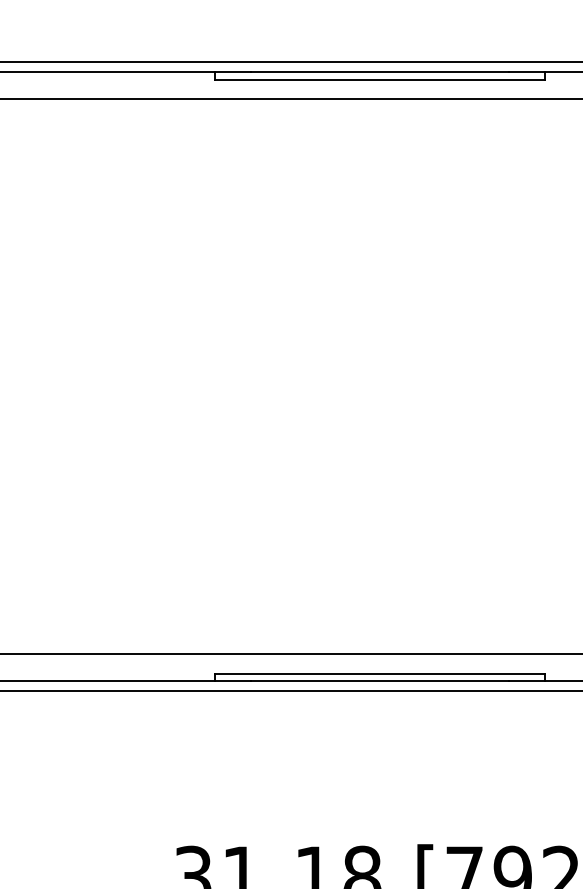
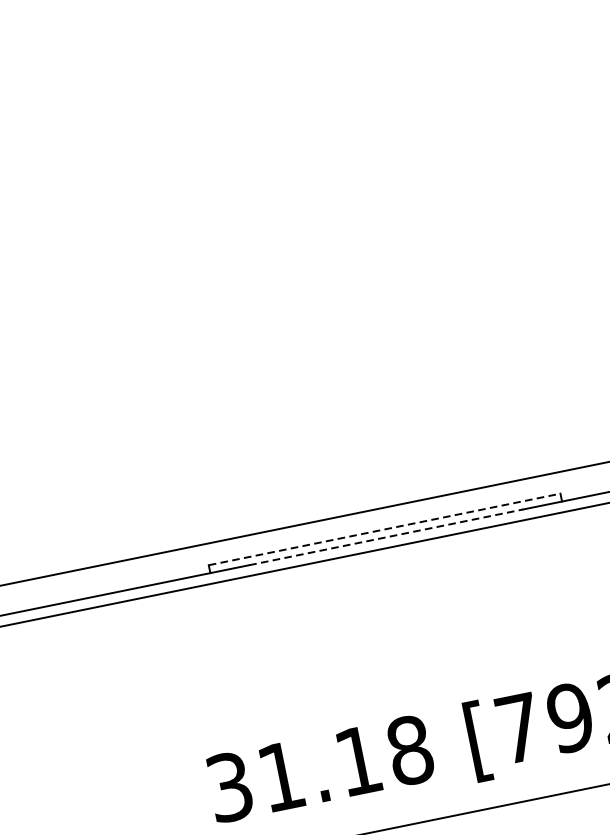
line: (380, 673) -> (385, 529), solid -> dashed
line: (379, 681) -> (385, 537), solid -> dashed

